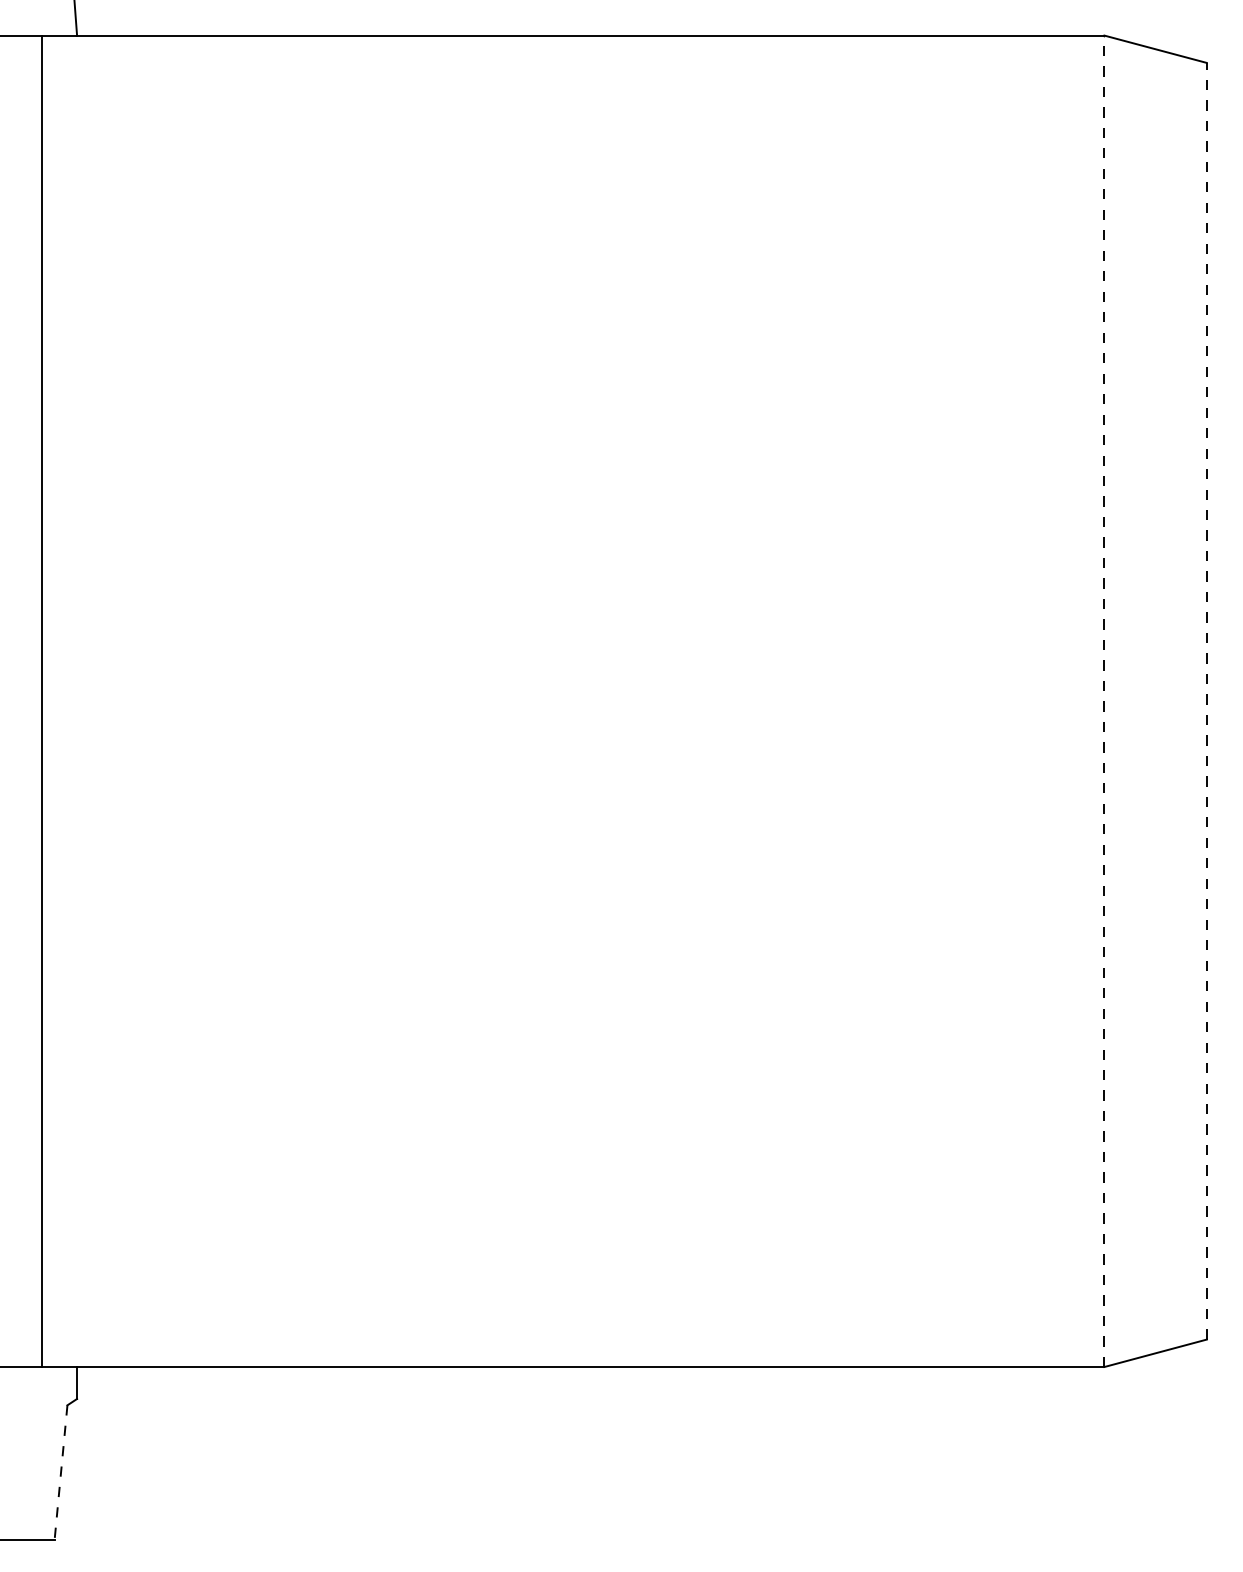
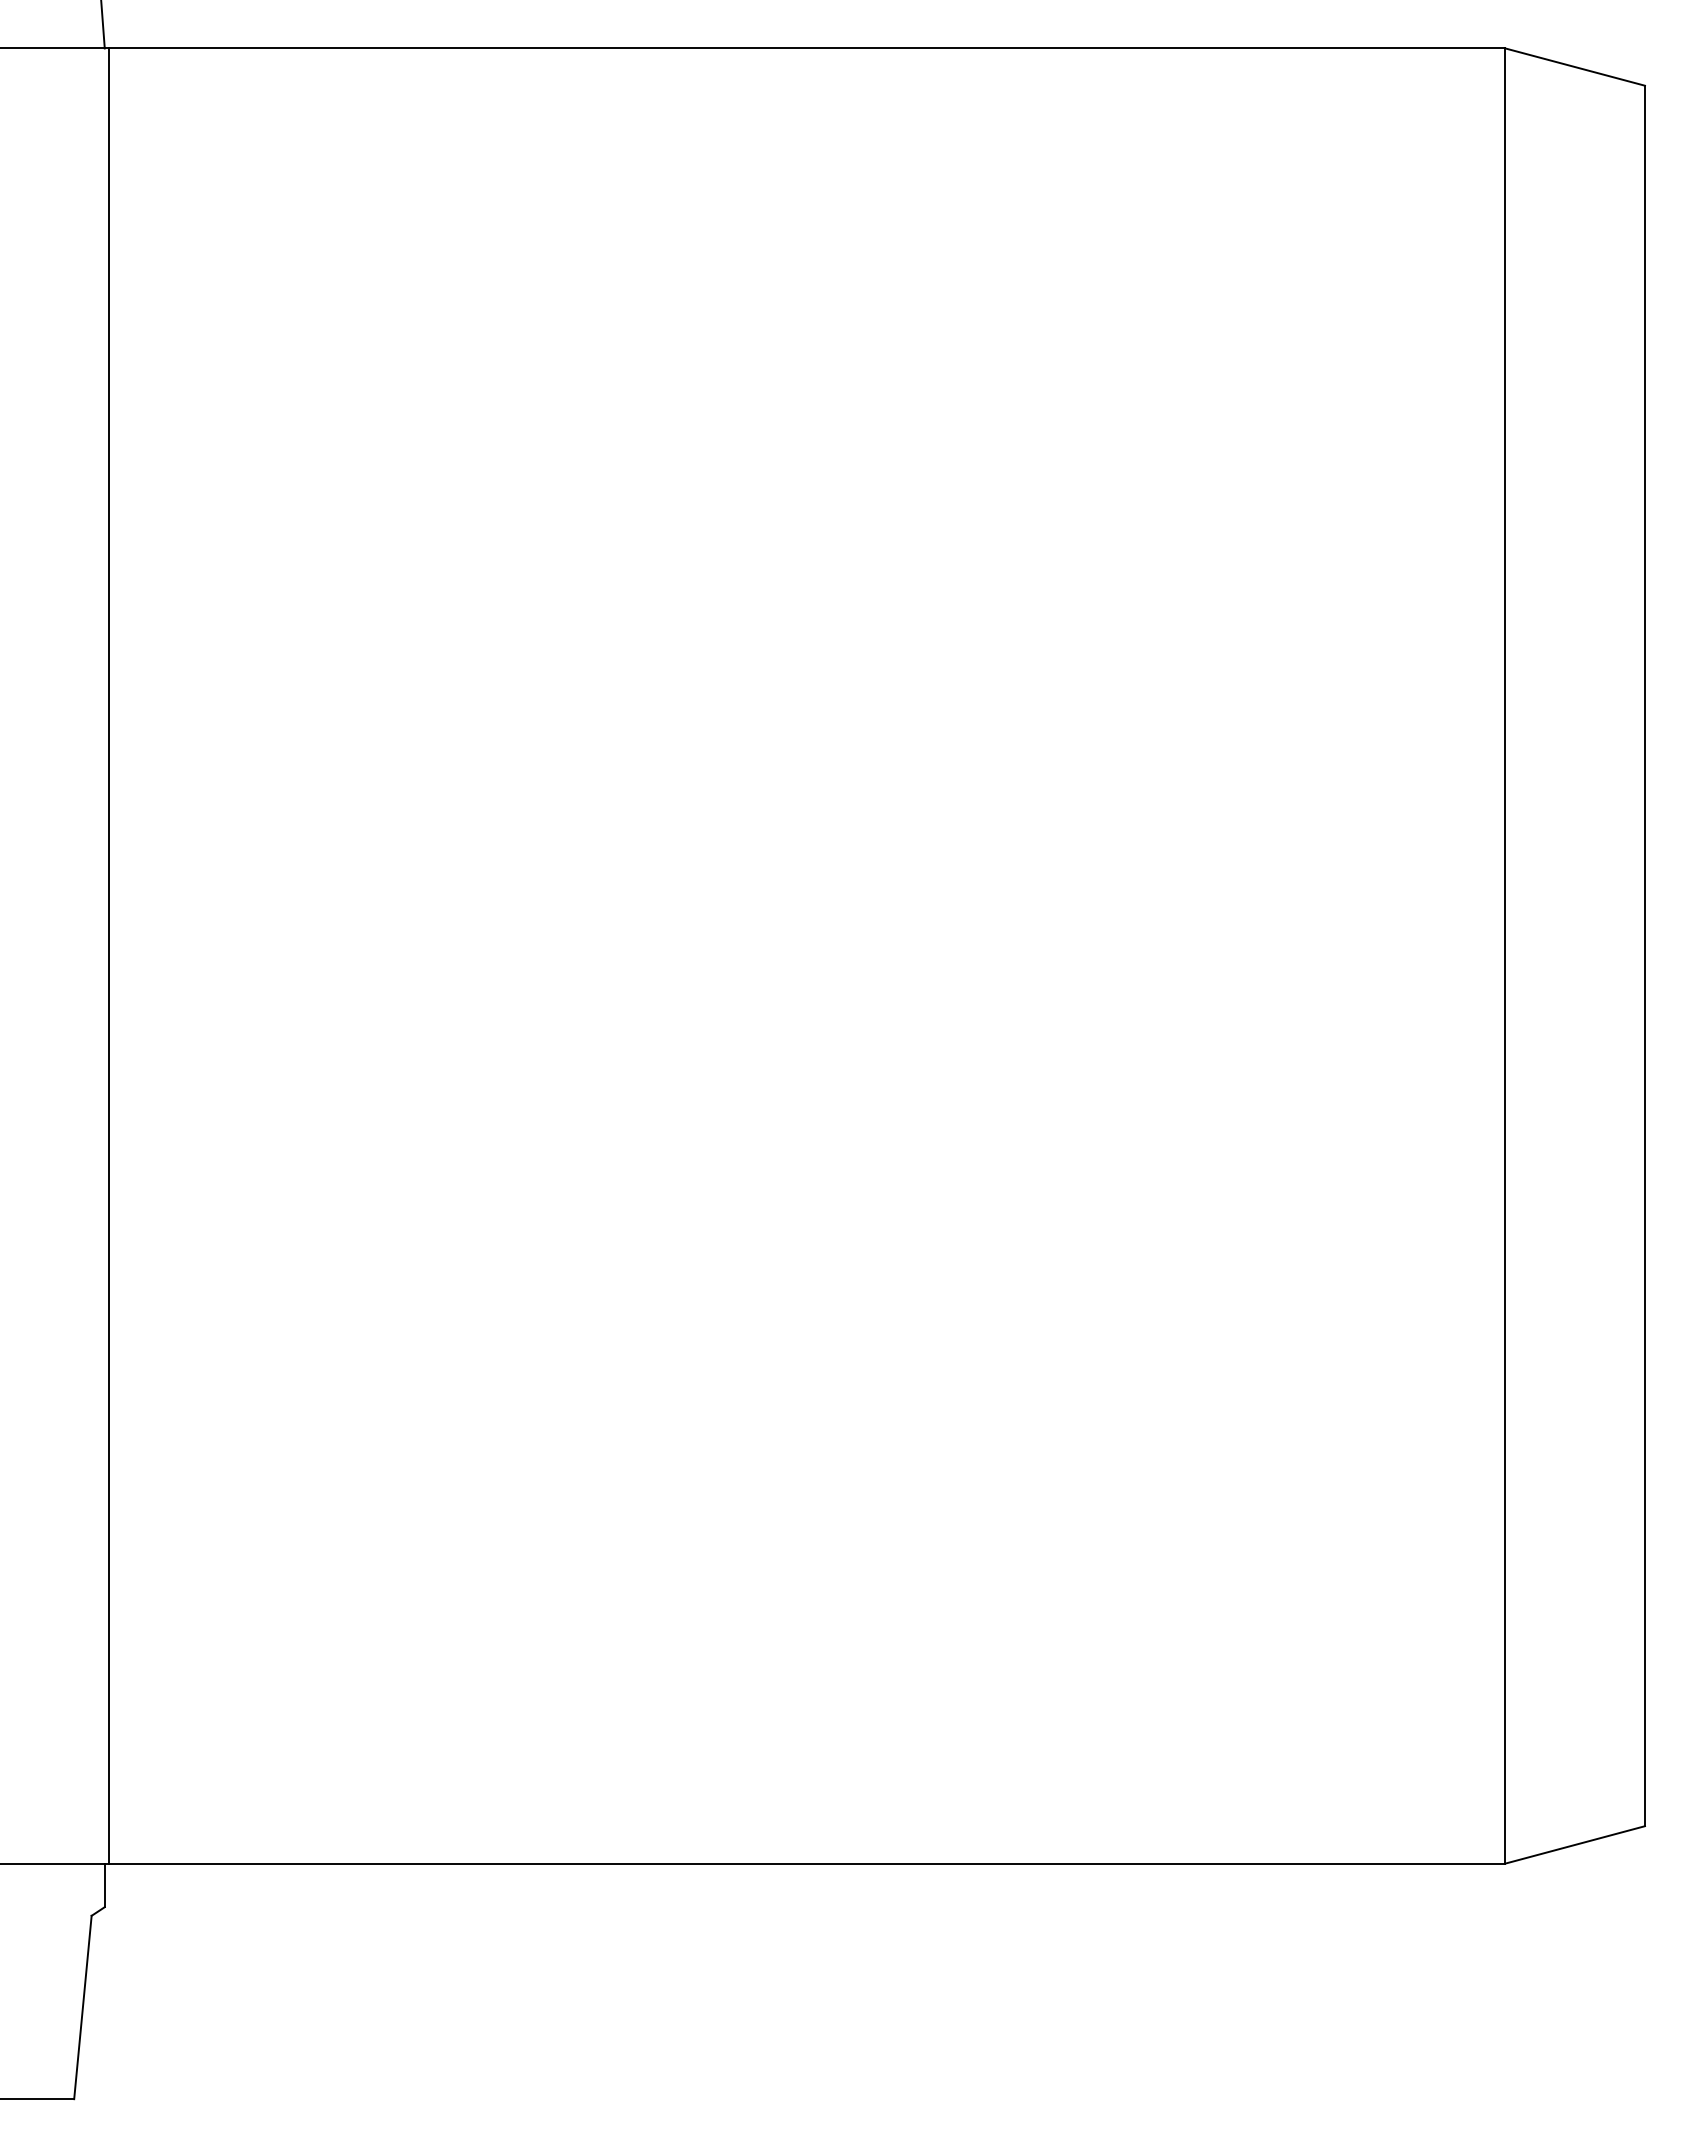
line: (42, 700) -> (109, 955), moved
line: (1207, 700) -> (1645, 955), dashed -> solid
line: (1104, 701) -> (1505, 956), dashed -> solid
line: (60, 1473) -> (82, 2008), dashed -> solid

